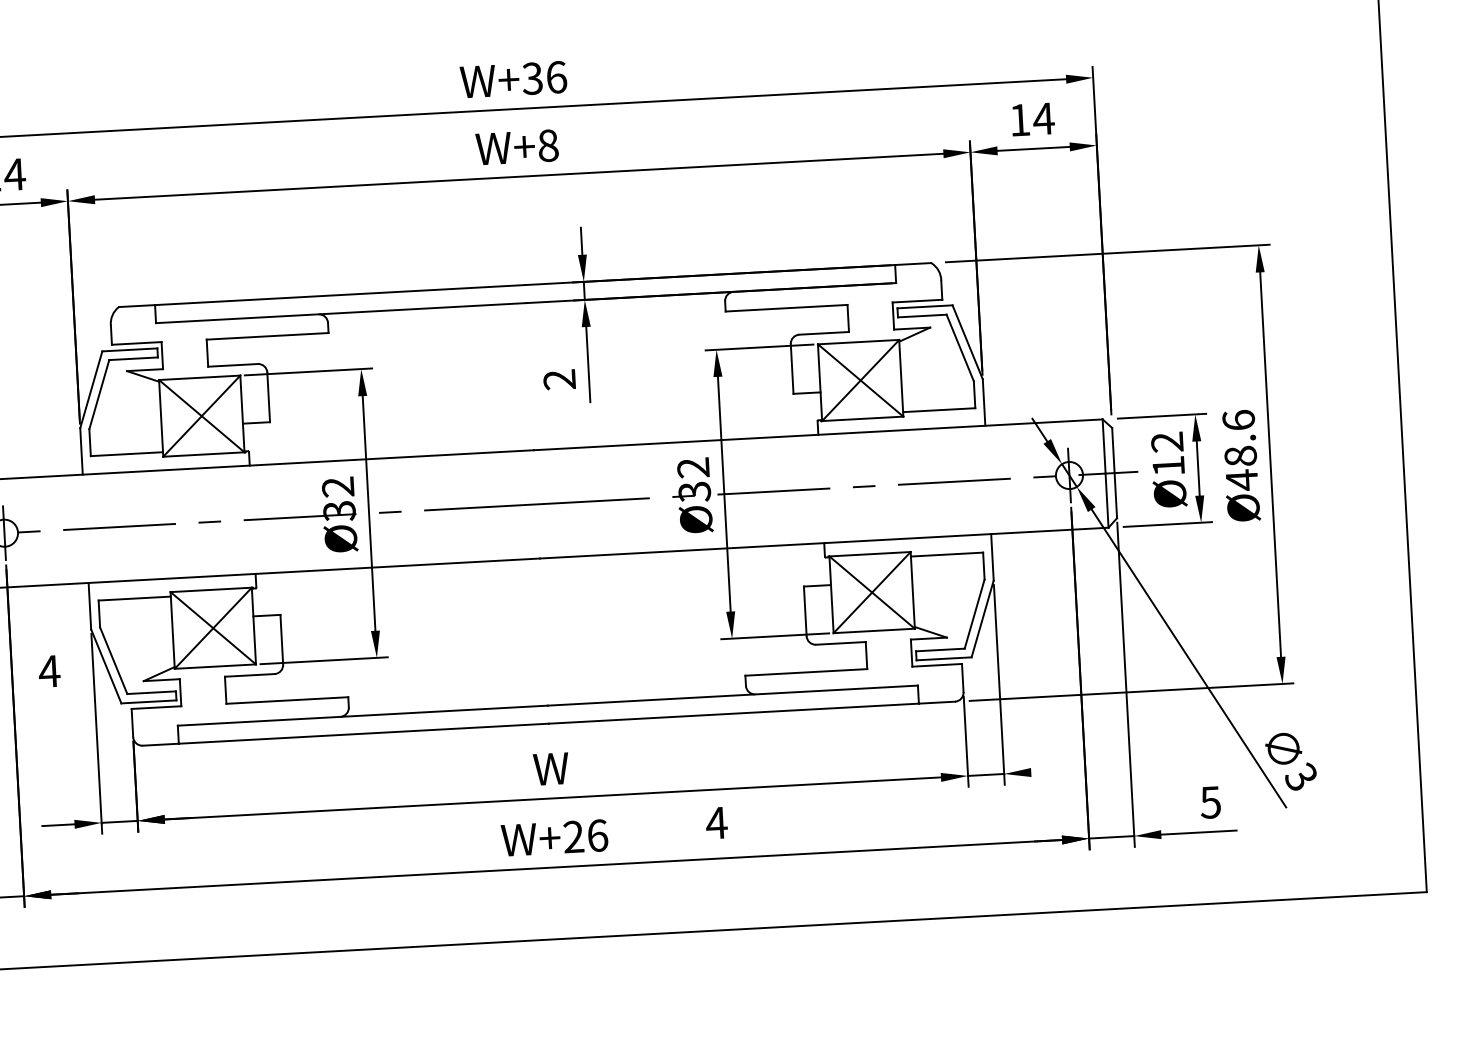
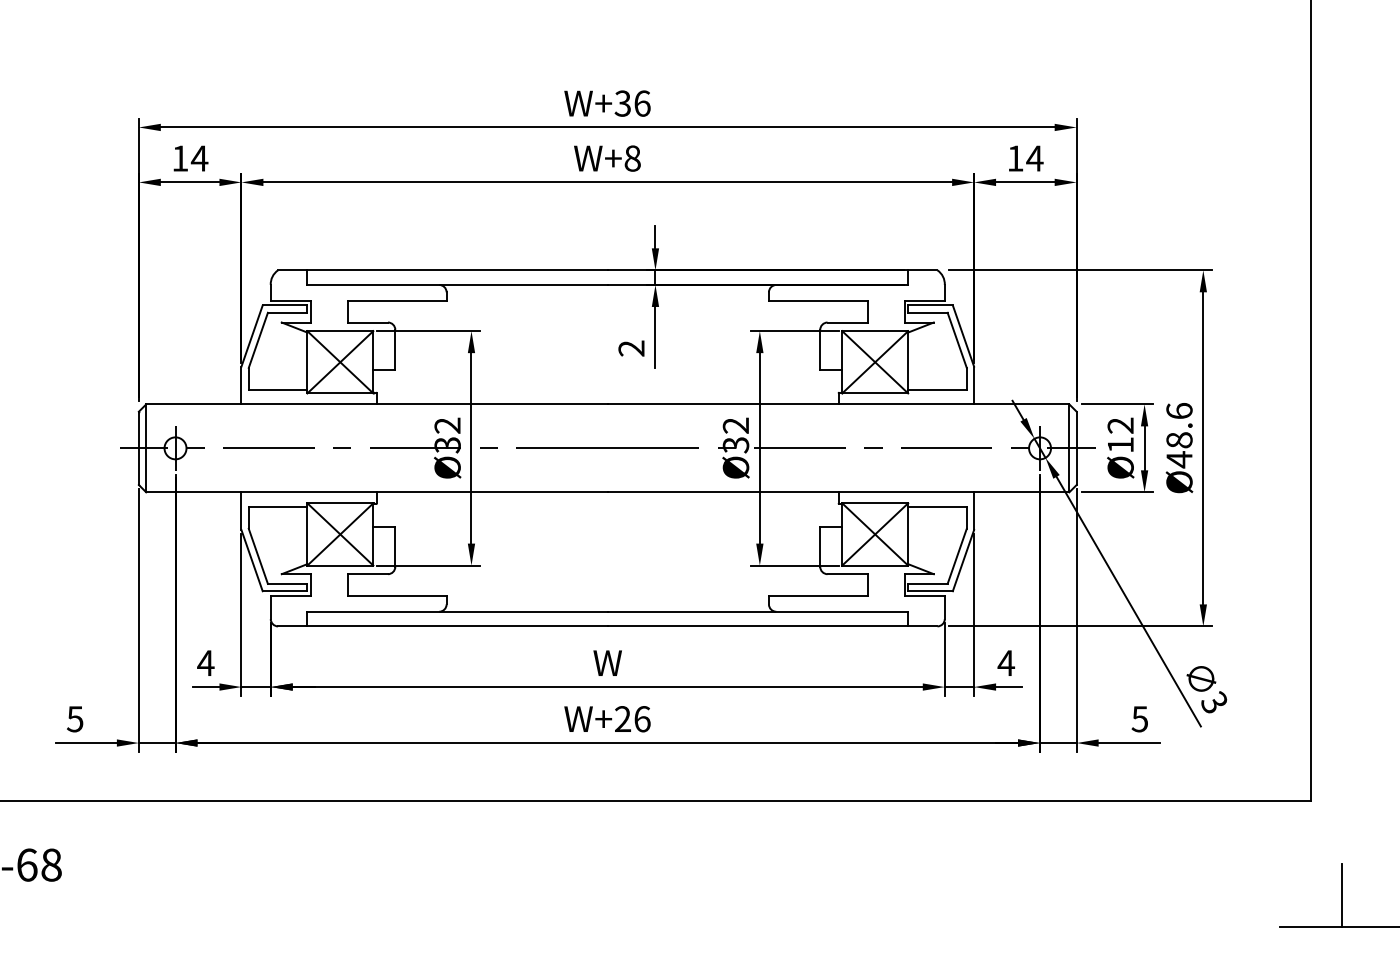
text: (48, 670) -> (205, 662), moved
line: (1047, 772) -> (1009, 687), added
text: (715, 822) -> (1005, 662), moved

